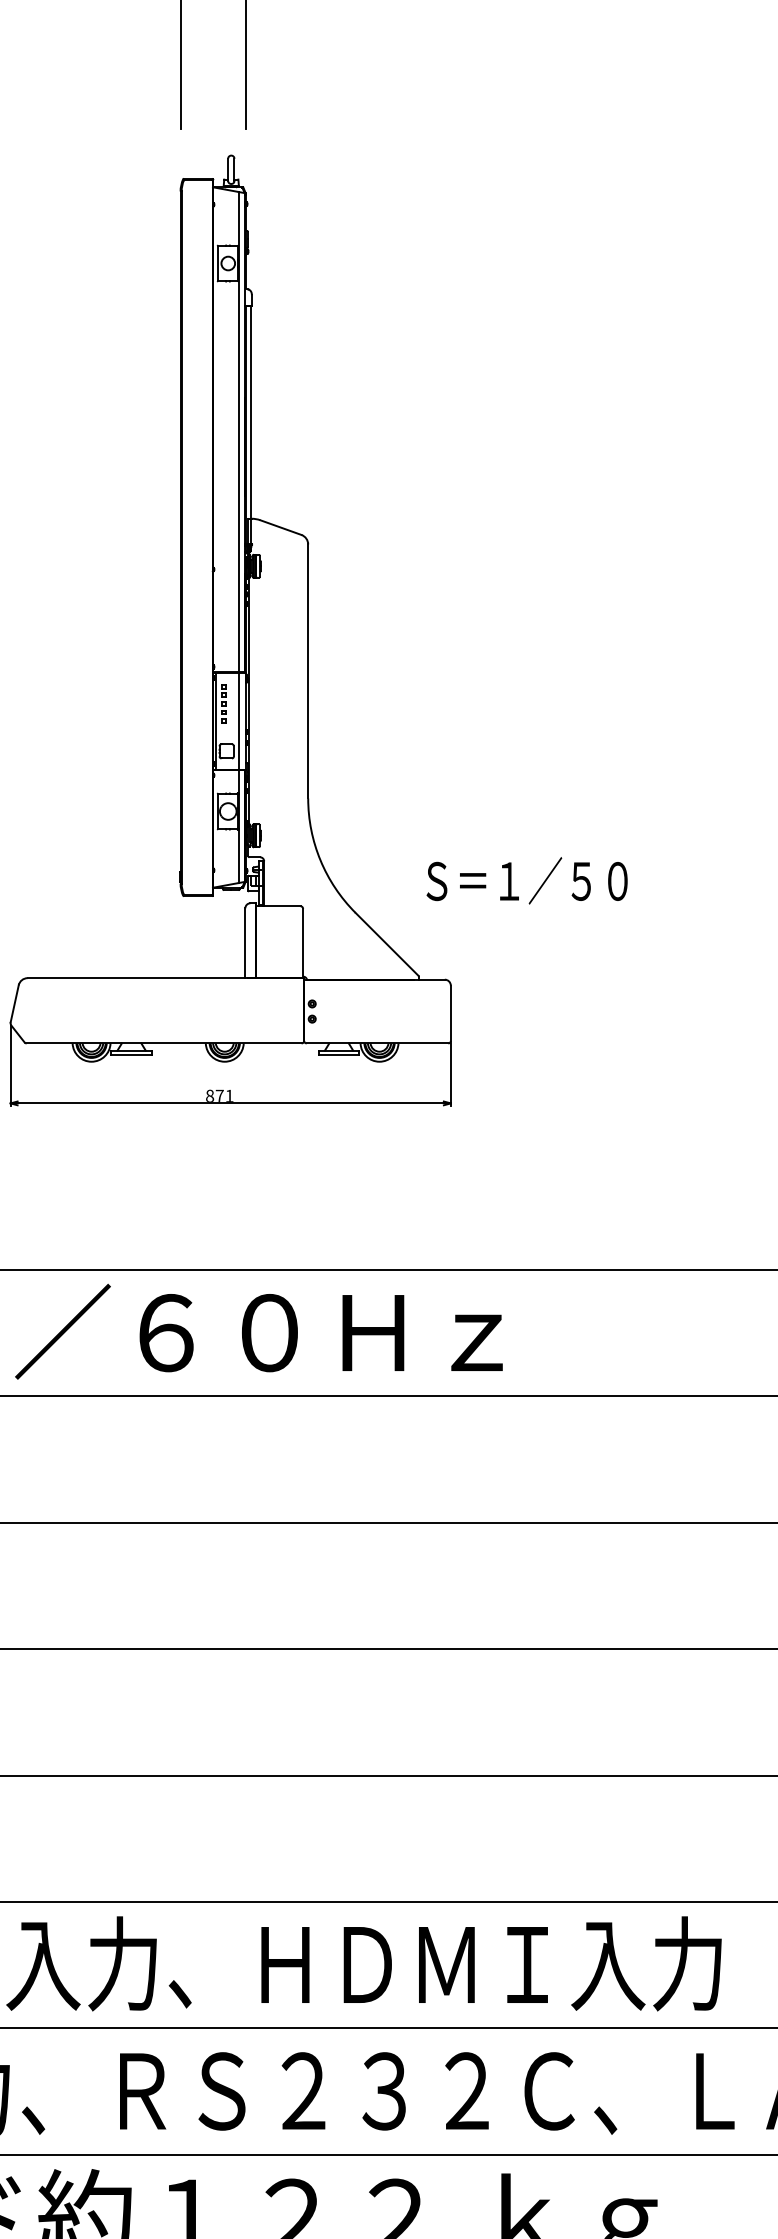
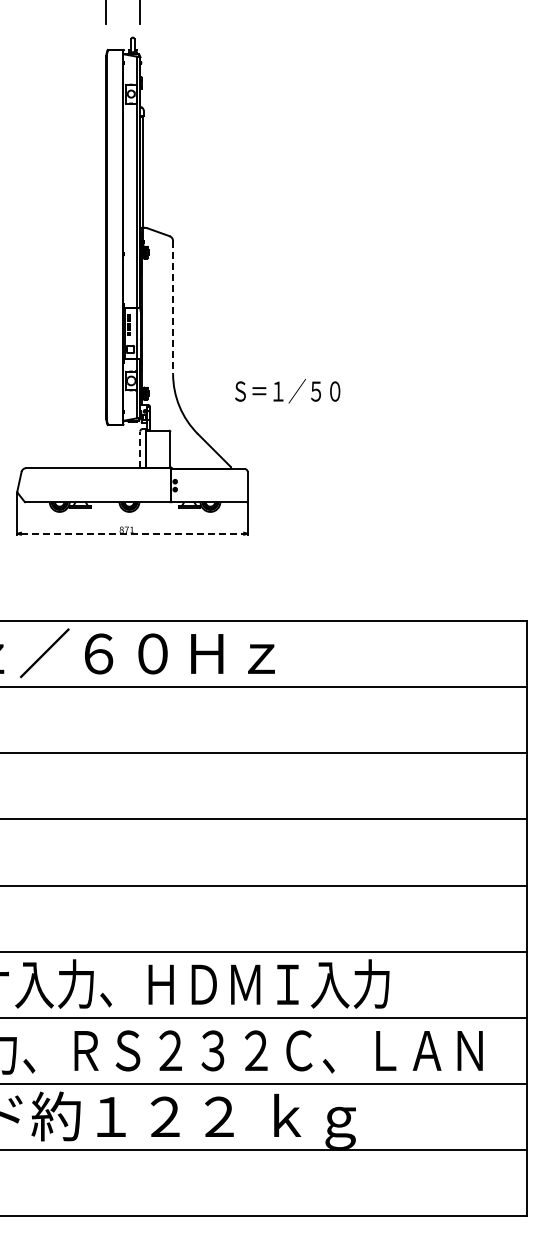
line: (308, 673) -> (173, 308), solid -> dashed
text: (526, 881) -> (287, 391), moved
line: (245, 942) -> (140, 449), solid -> dashed
line: (230, 1102) -> (132, 533), solid -> dashed

